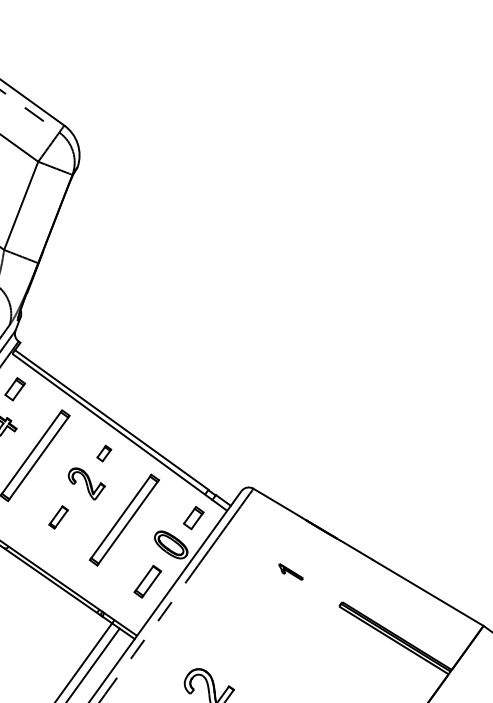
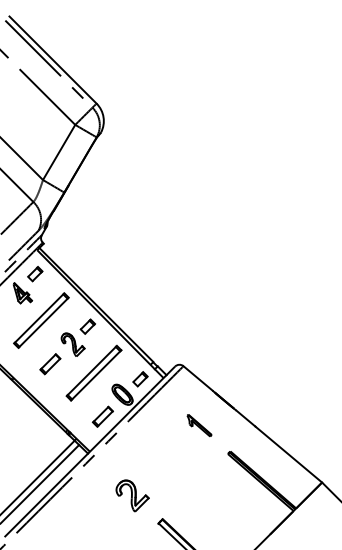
part: (103, 453) -> (87, 326), size x1.43
part: (58, 517) -> (50, 364), size x1.43
part: (290, 571) -> (199, 425), size x1.67

